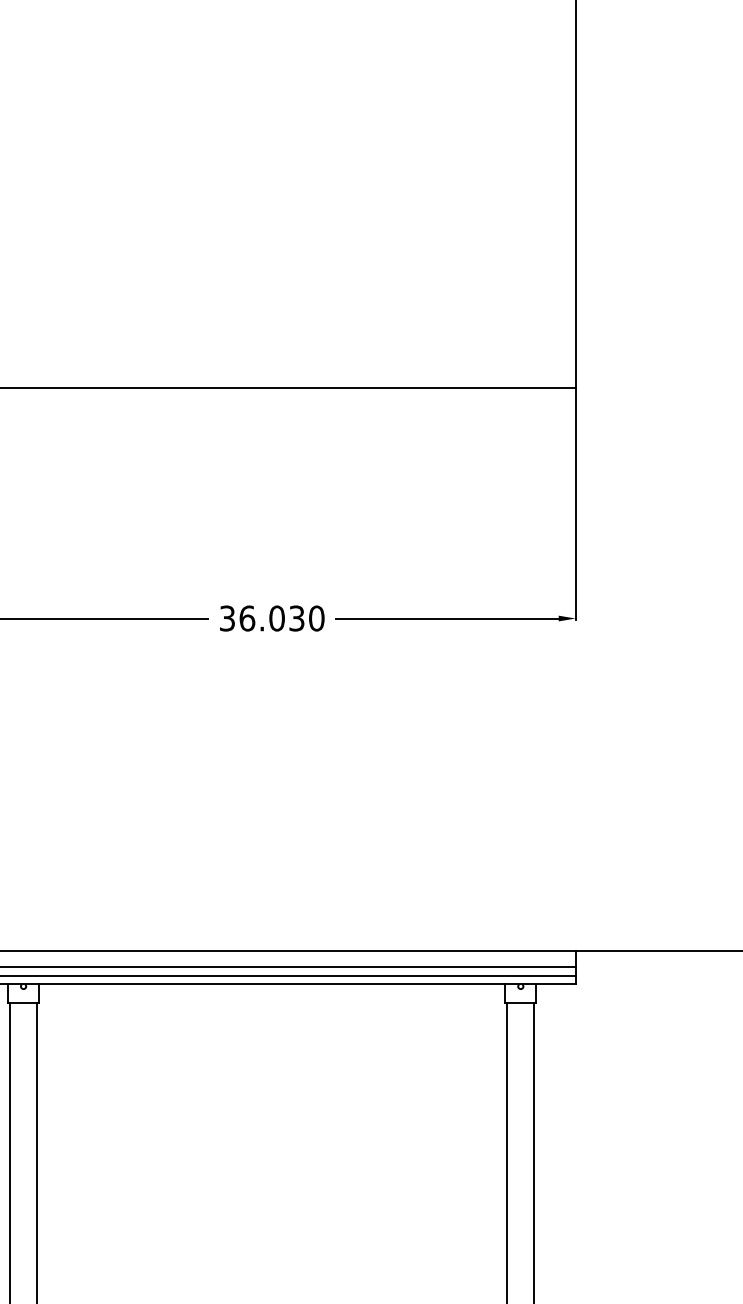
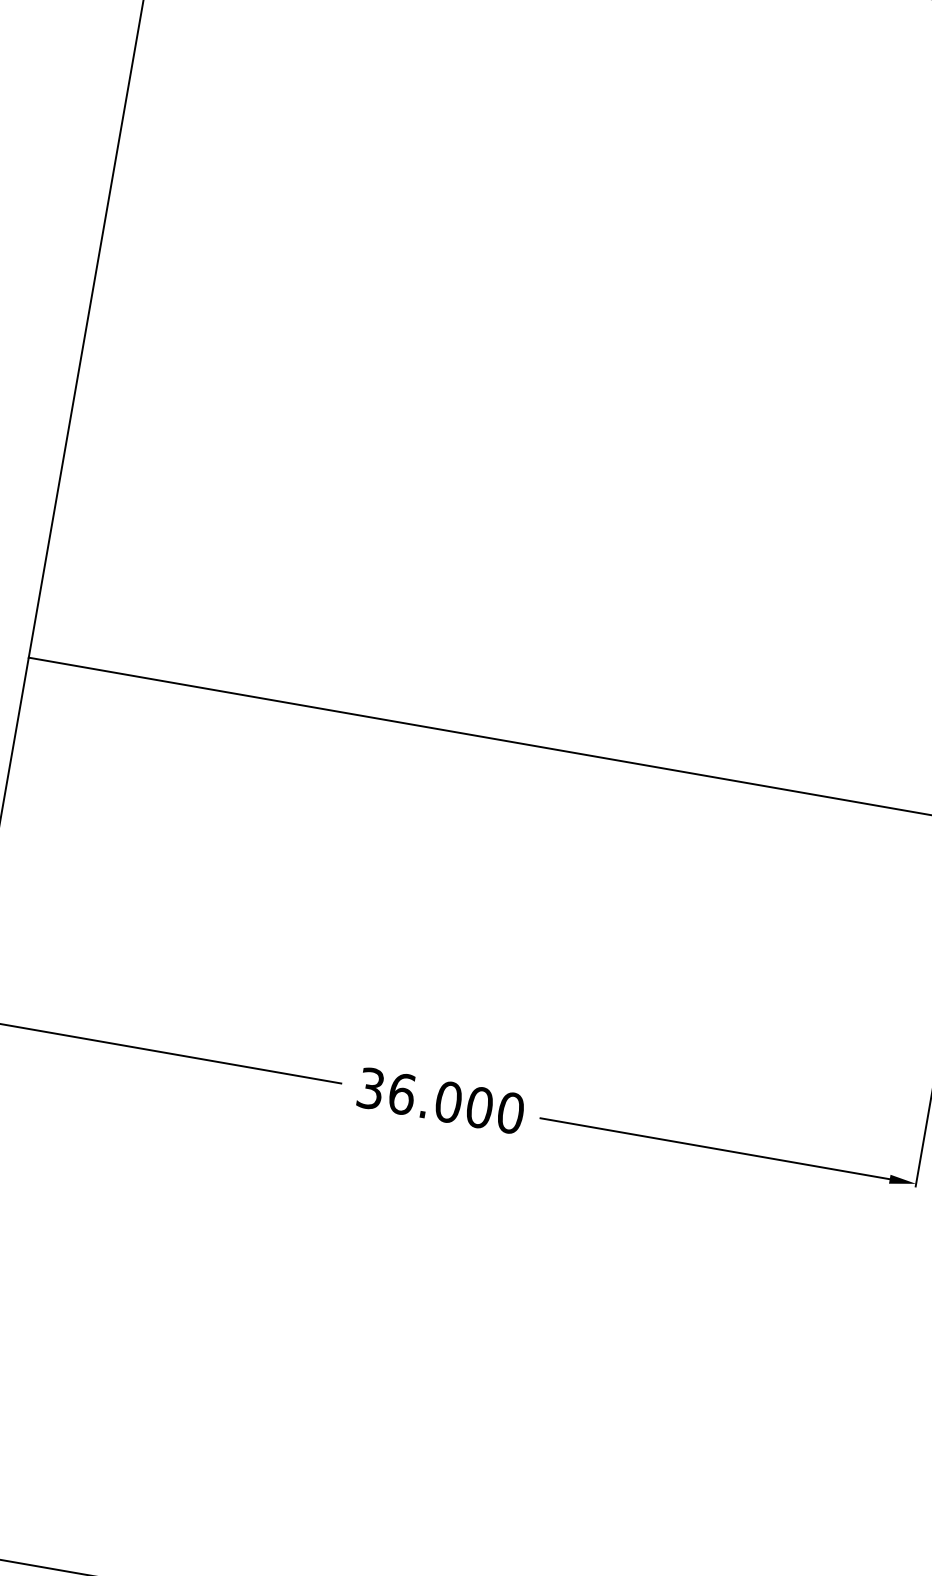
text: (296, 618) -> (479, 1107), 36.030 -> 36.000

